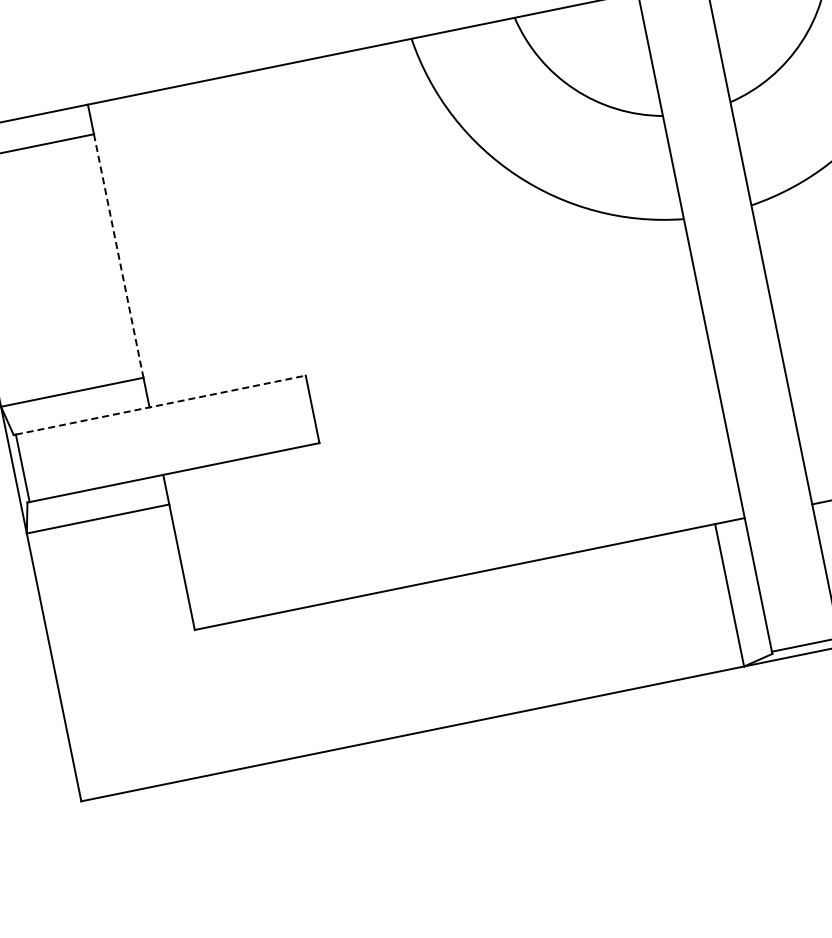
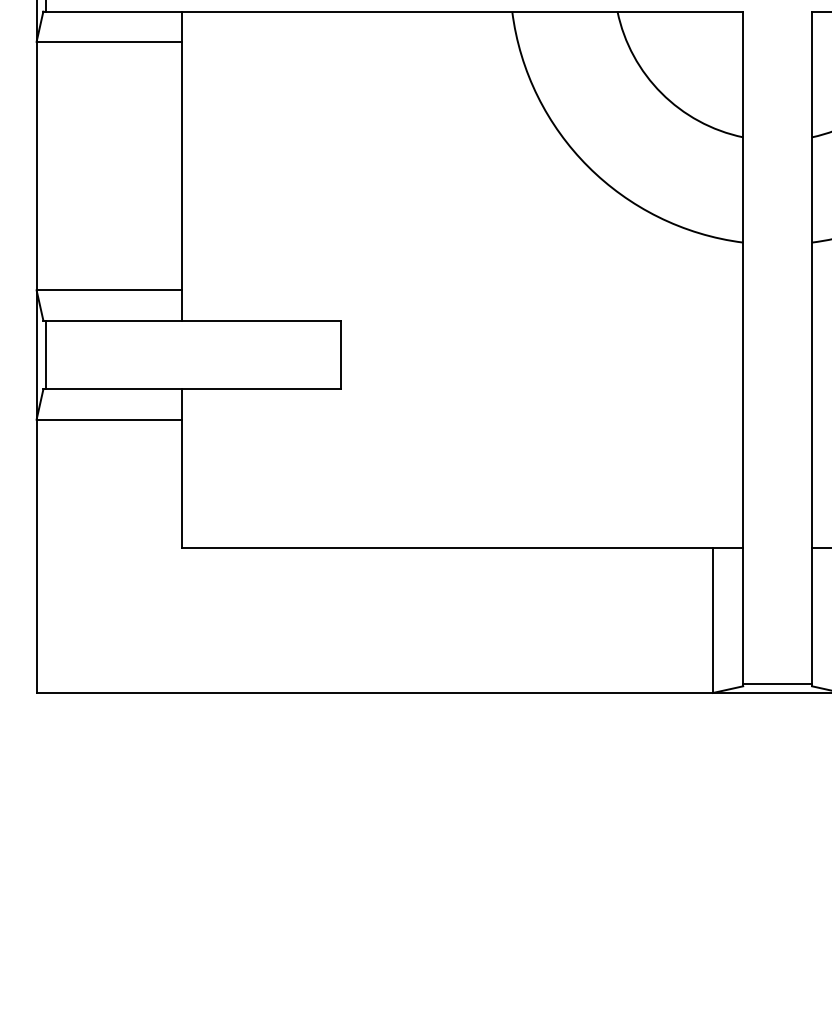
line: (119, 256) -> (182, 166), dashed -> solid
line: (160, 405) -> (193, 320), dashed -> solid

